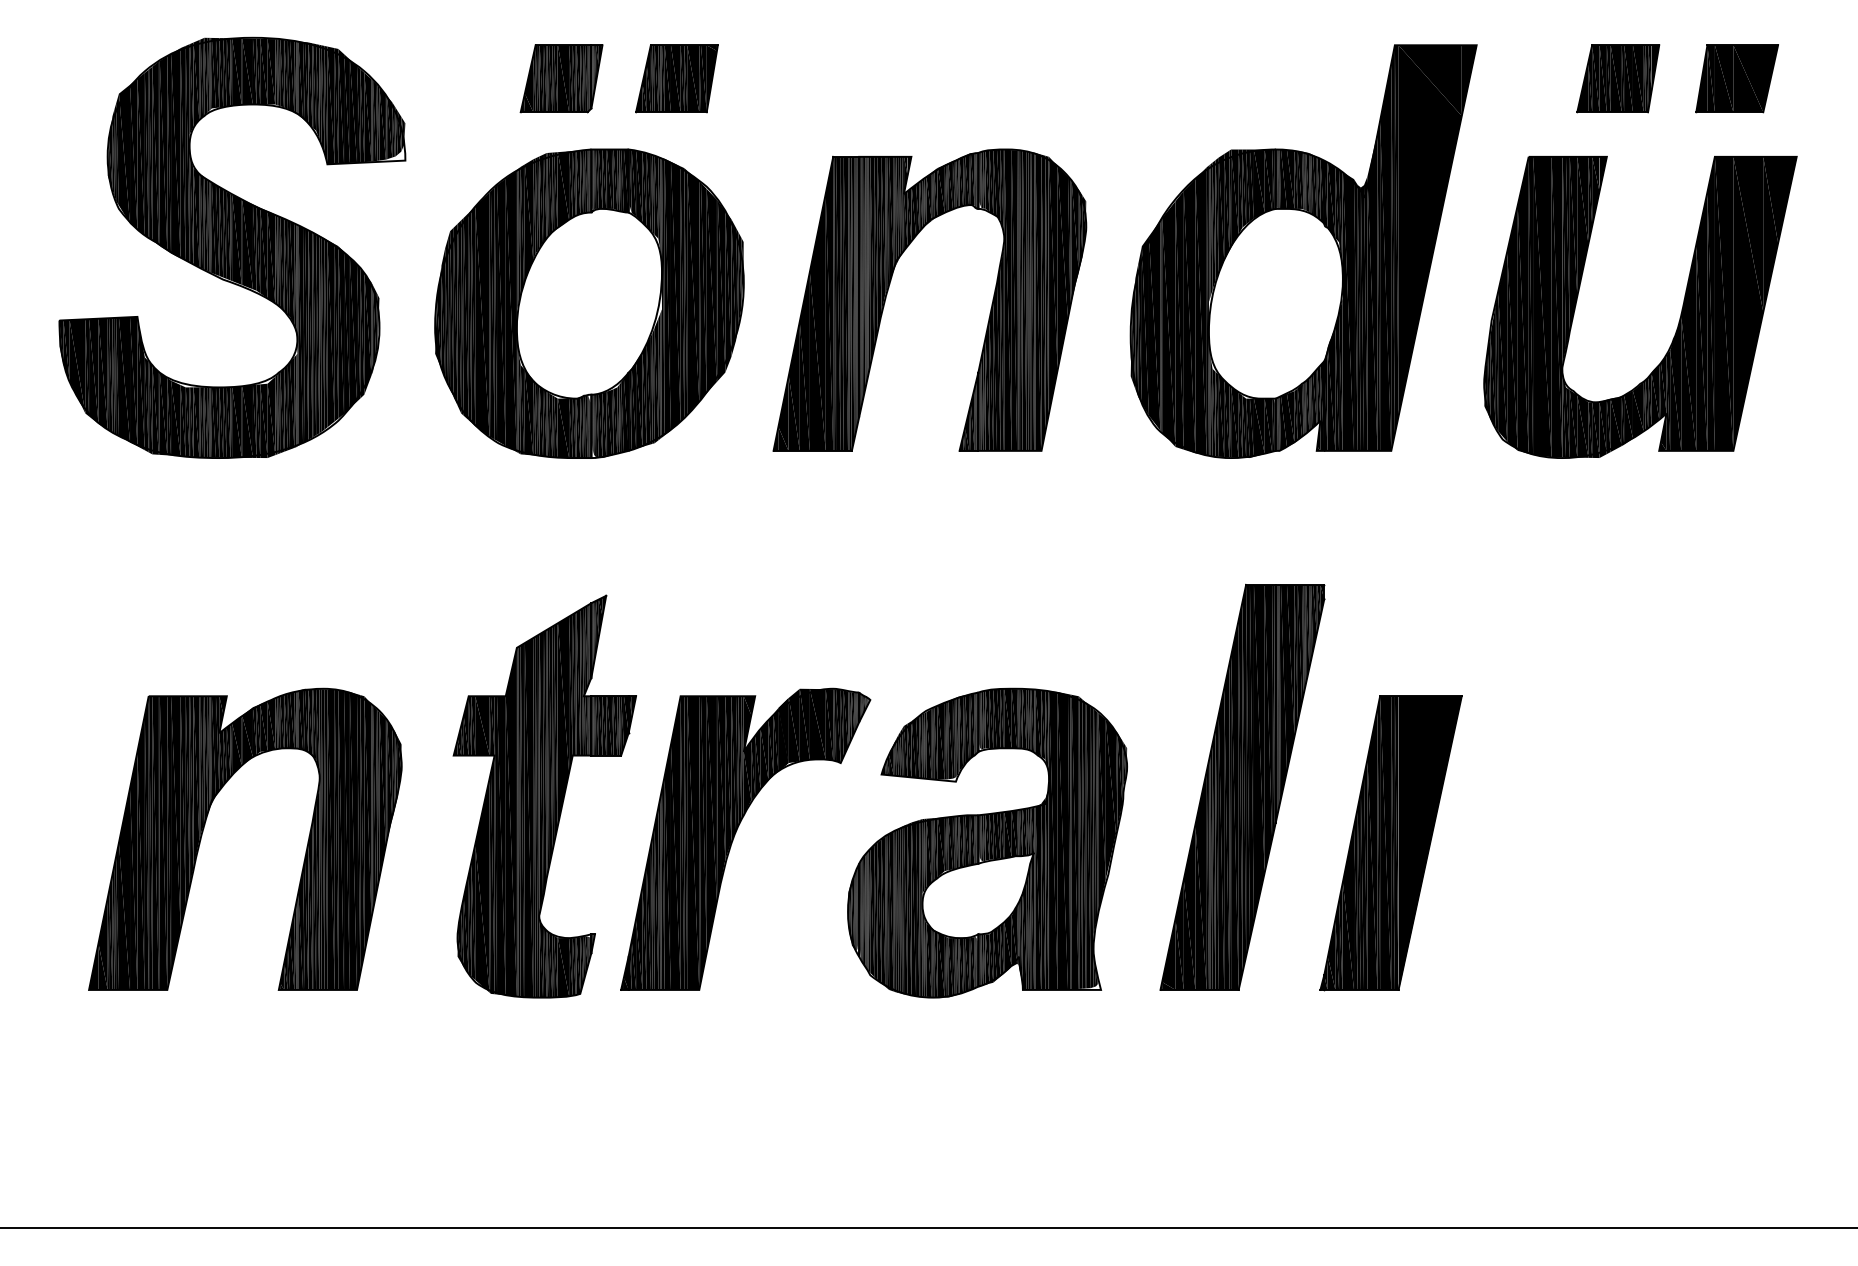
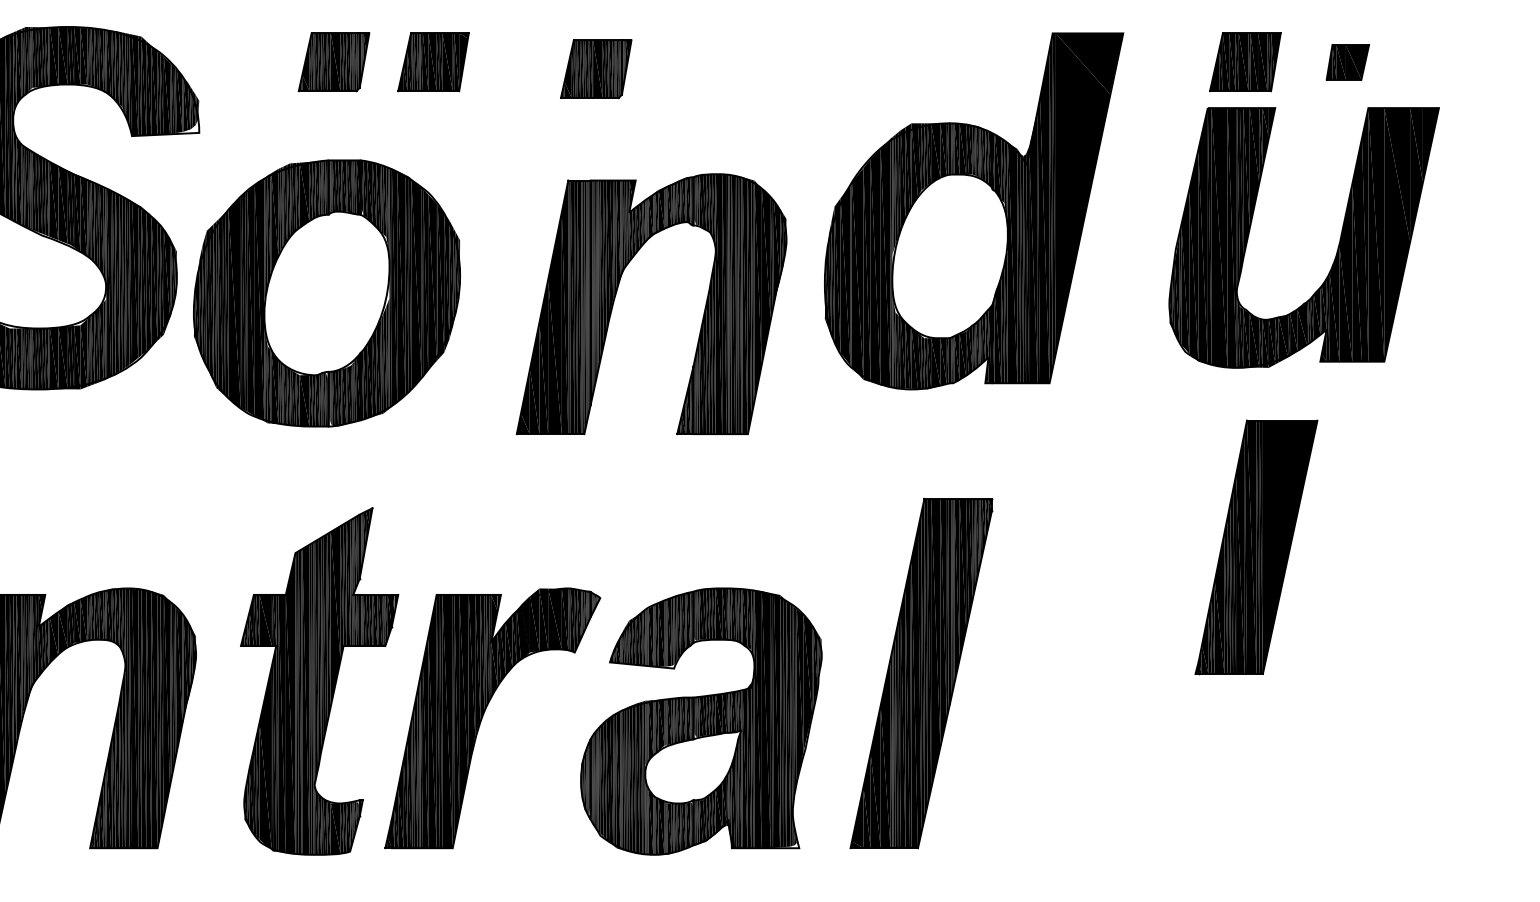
part: (1736, 78) -> (1347, 62), size x0.6
part: (865, 86) -> (596, 68), added
part: (889, 287) -> (616, 293), moved
part: (589, 303) -> (327, 293), moved
part: (1679, 317) -> (1337, 246), moved
part: (1390, 843) -> (1255, 547), moved

